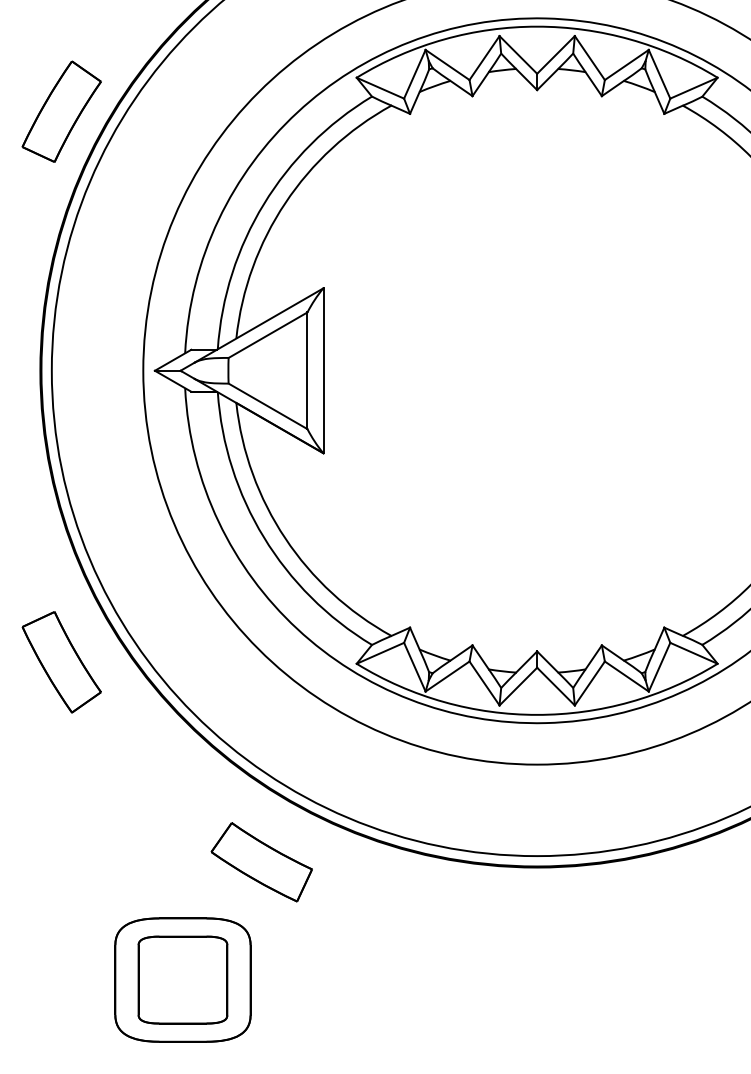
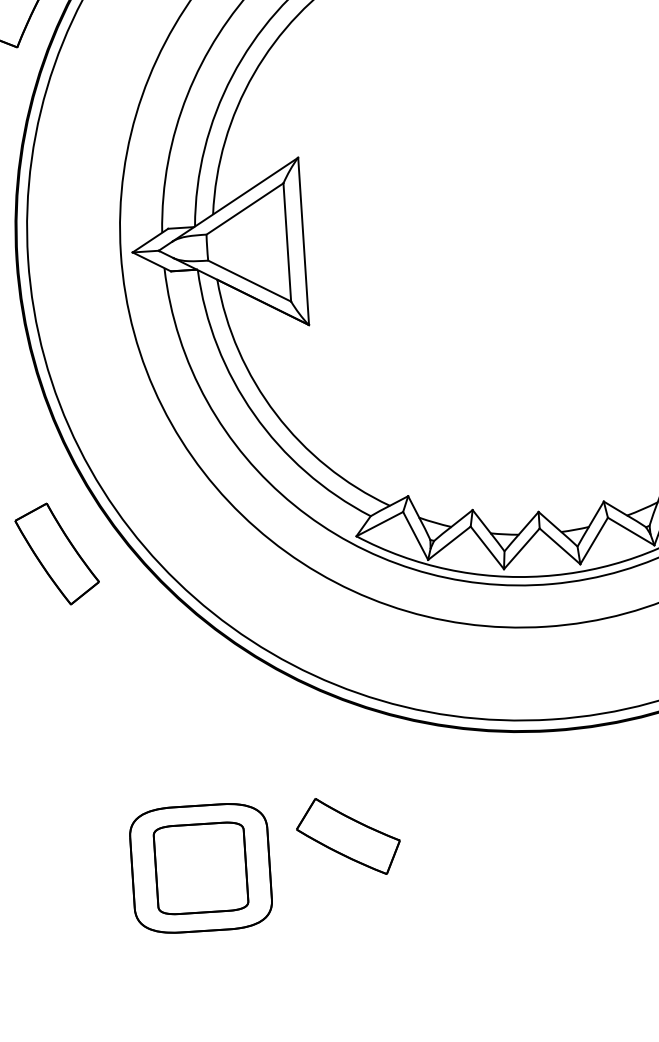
part: (261, 862) -> (348, 836), moved

